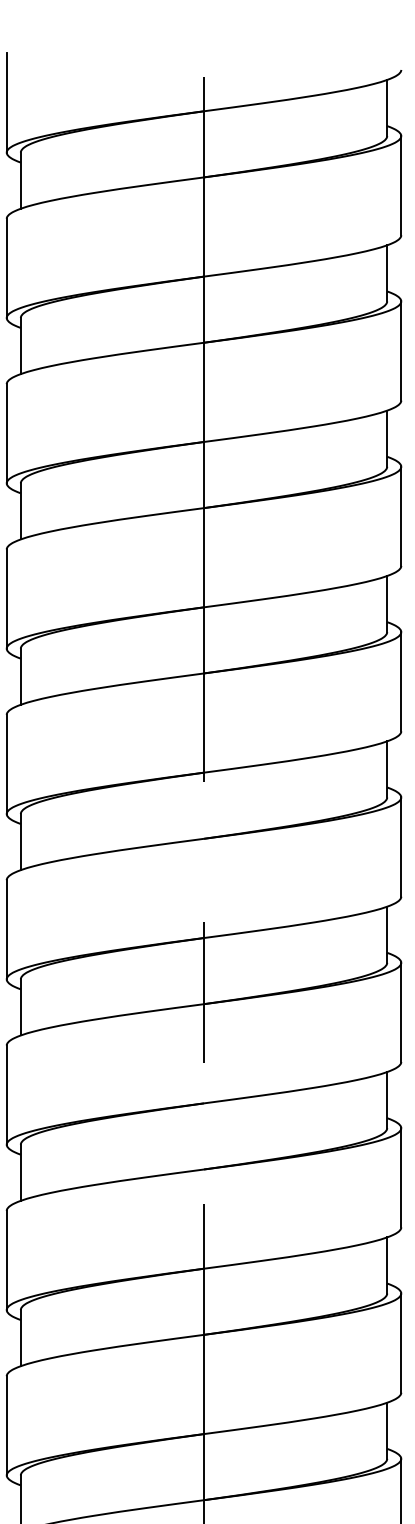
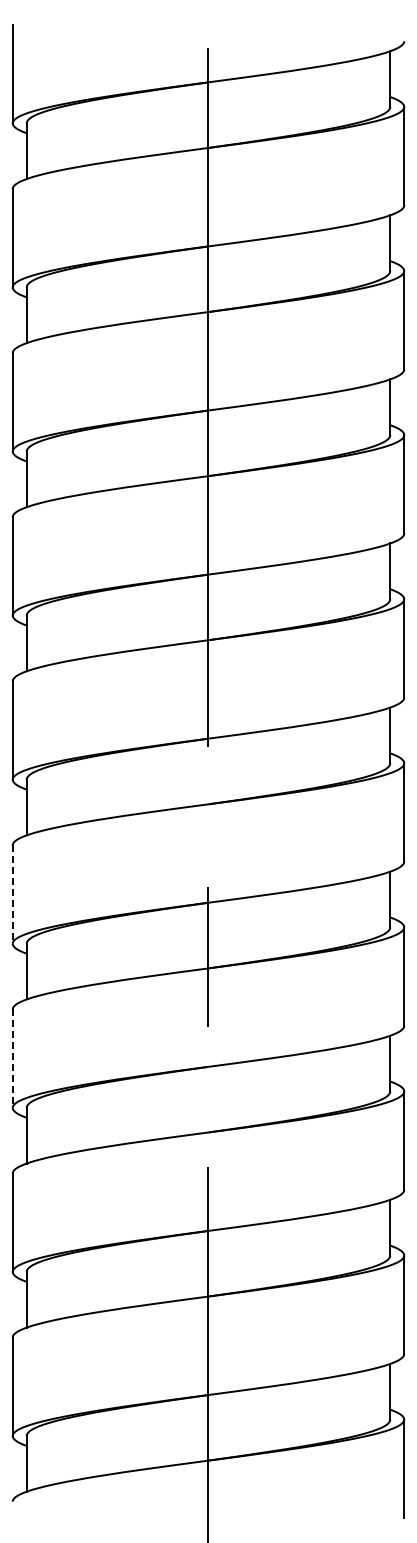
line: (6, 930) -> (12, 895), solid -> dashed
line: (6, 1095) -> (12, 1059), solid -> dashed

